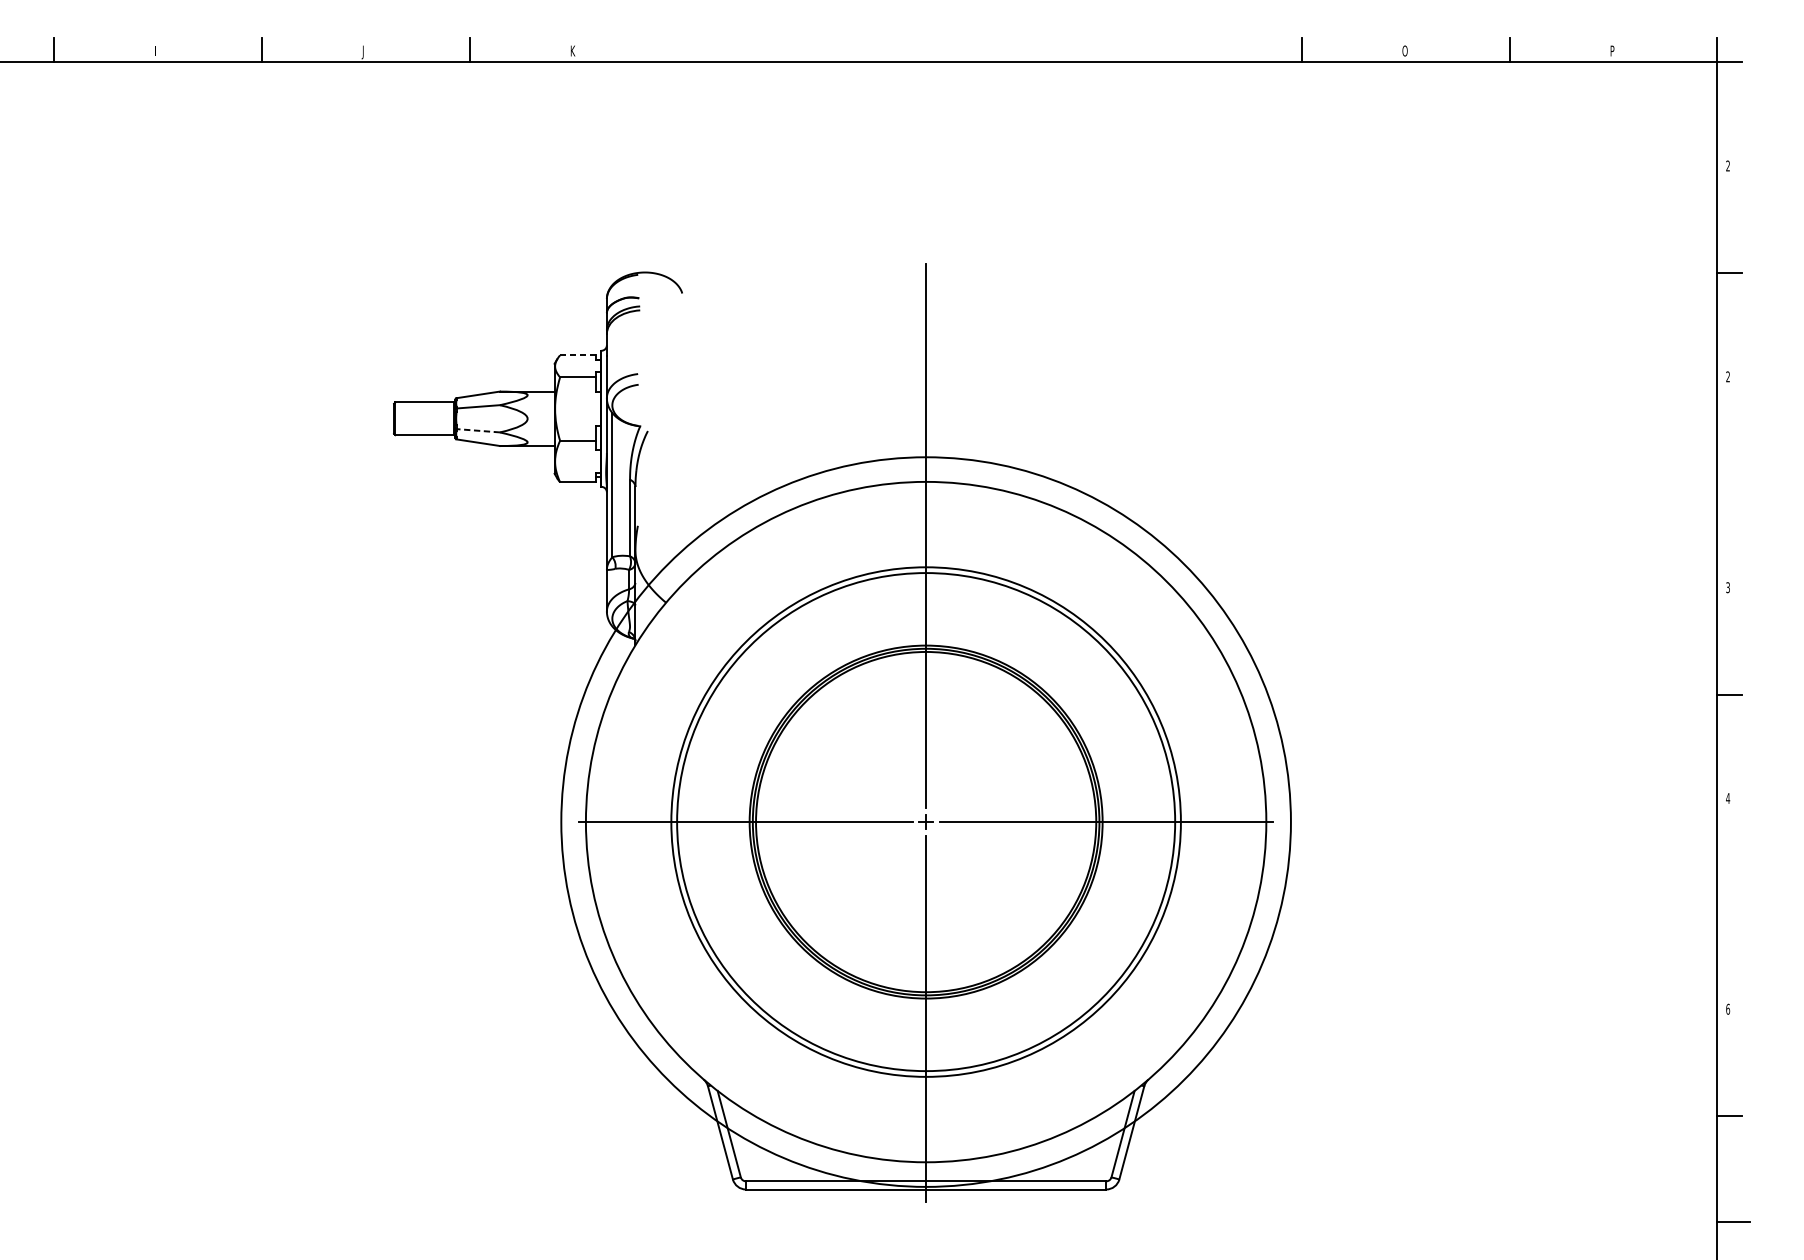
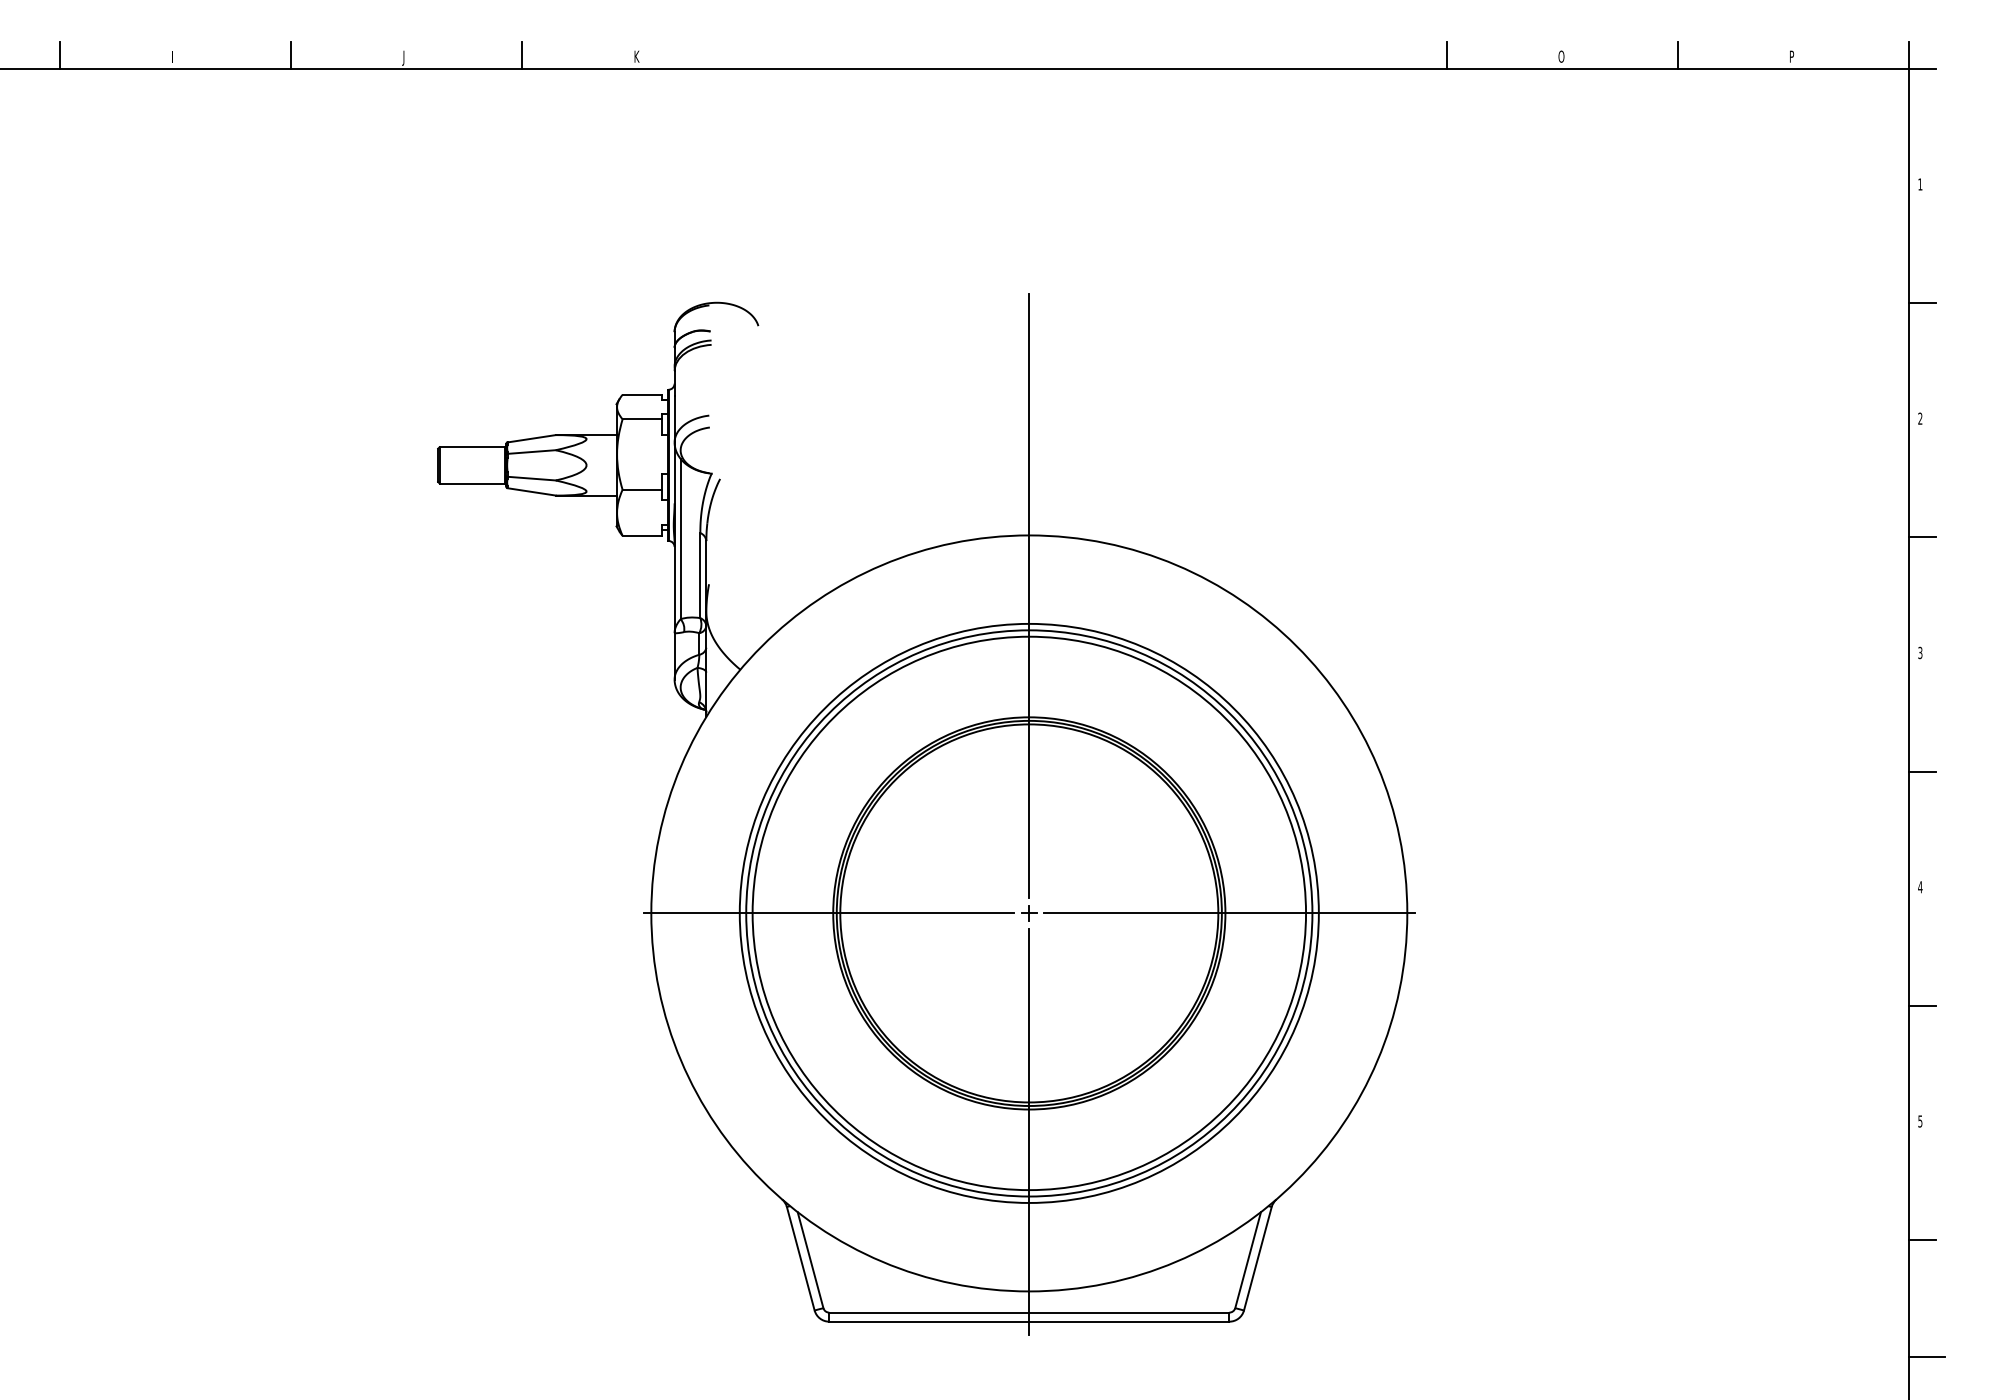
text: (1728, 166) -> (1920, 184), 2 -> 1
line: (578, 355) -> (642, 394), dashed -> solid
line: (478, 430) -> (531, 478), dashed -> solid
line: (1729, 483) -> (1921, 537), added
circle: (925, 821) -> (1028, 912), size x0.71
line: (1729, 904) -> (1921, 1005), added
text: (1728, 1009) -> (1920, 1121), 6 -> 5

